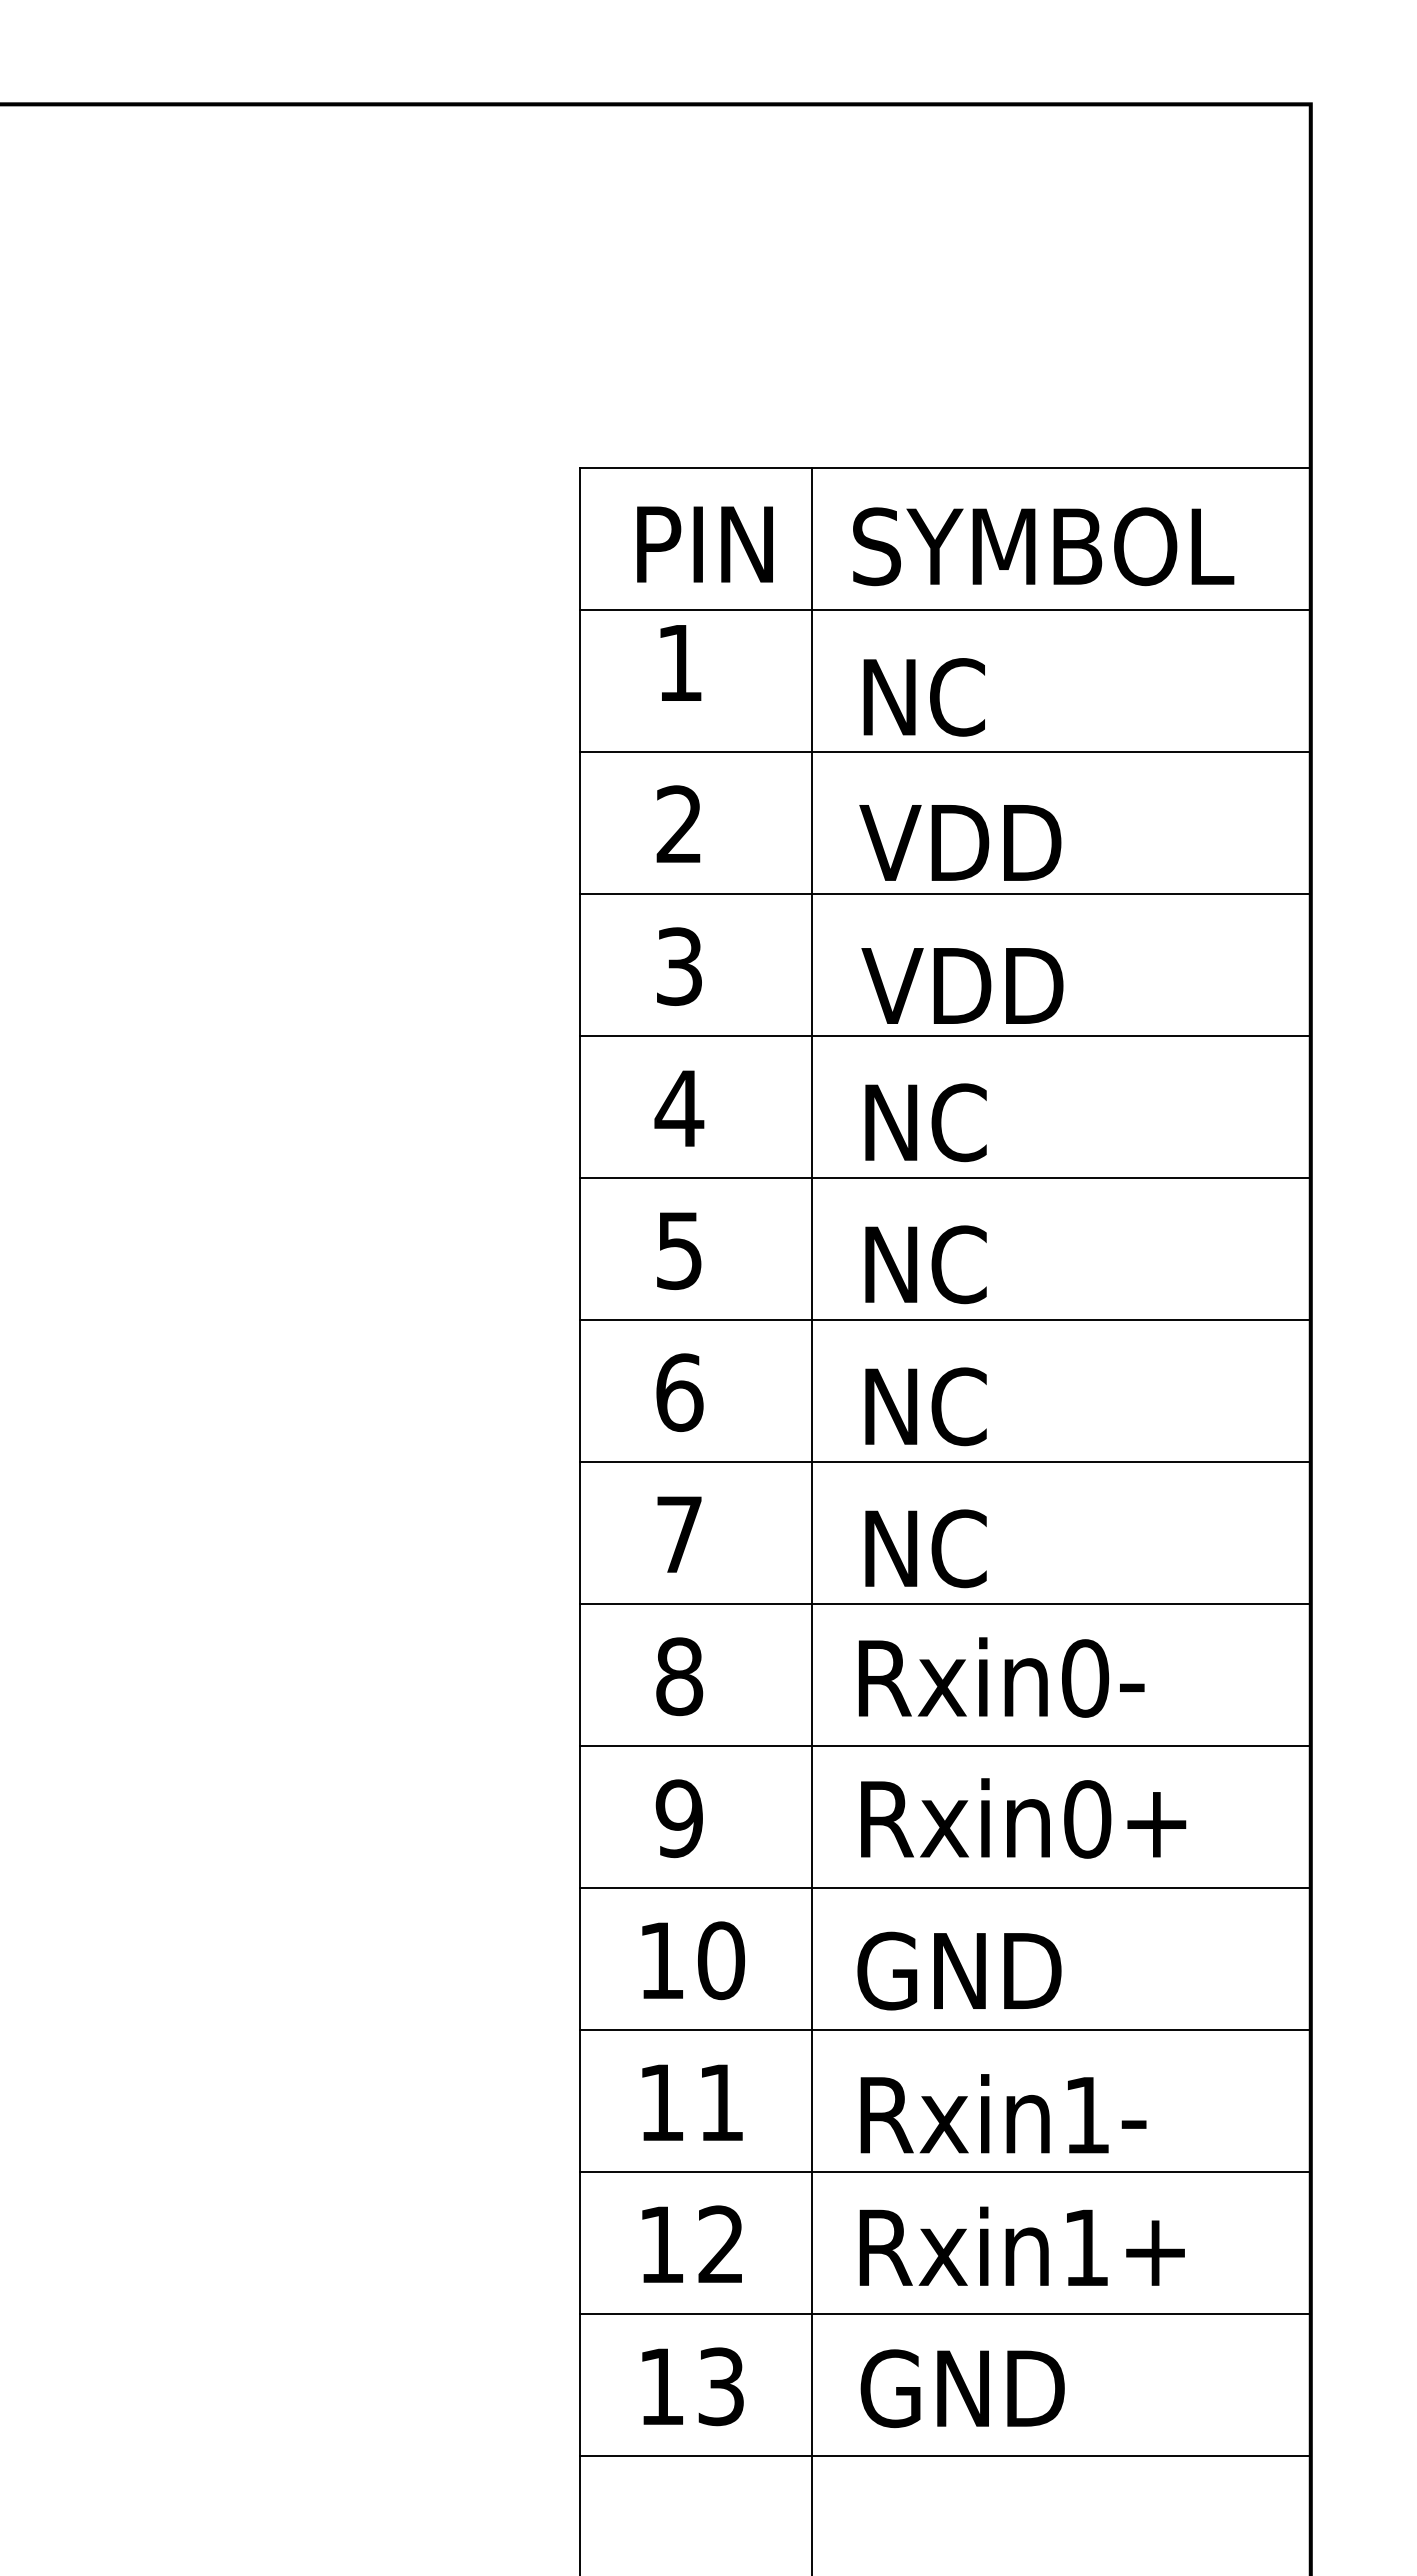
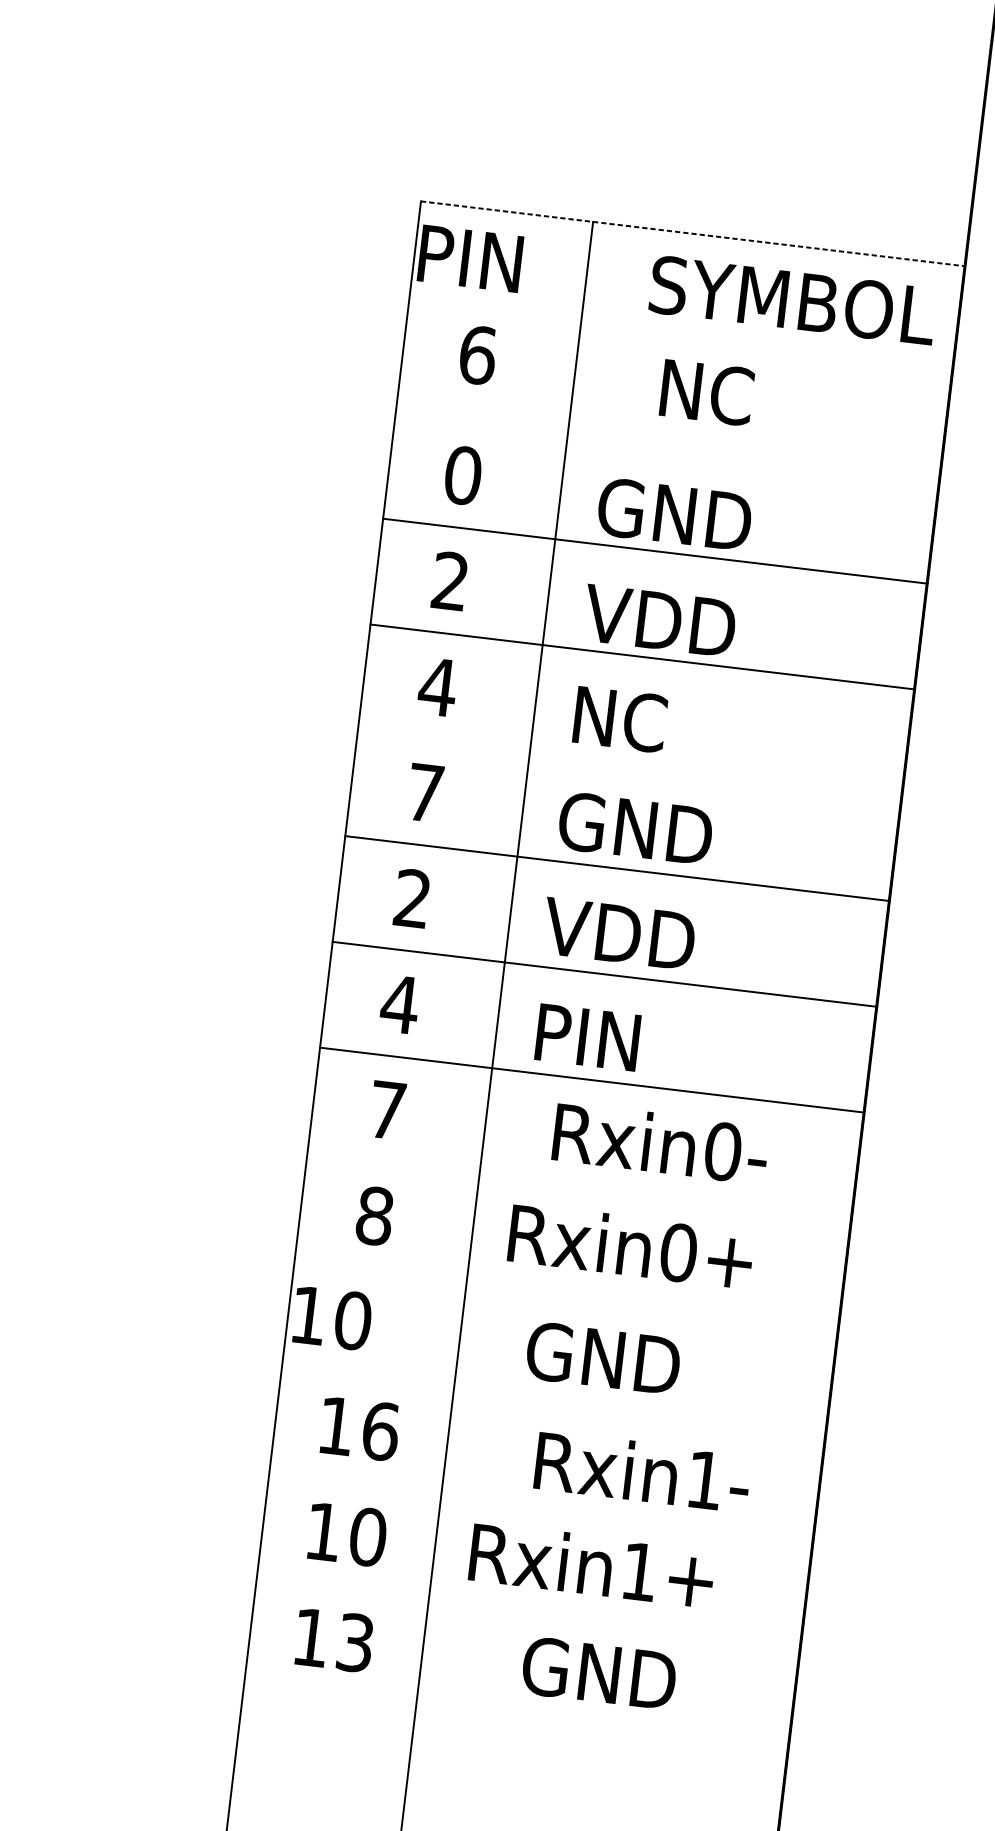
line: (946, 468) -> (693, 234), solid -> dashed
text: (704, 544) -> (470, 258), moved
text: (1043, 546) -> (793, 300), moved
line: (945, 610) -> (680, 339), removed
text: (679, 662) -> (477, 354), 1 -> 6
text: (923, 697) -> (706, 392), moved
line: (945, 752) -> (667, 445), removed
text: (679, 824) -> (463, 475), 2 -> 0
text: (963, 842) -> (673, 514), VDD -> GND
text: (678, 966) -> (449, 581), 3 -> 2
line: (945, 1178) -> (629, 762), removed
text: (679, 1251) -> (425, 793), 5 -> 7
text: (963, 1264) -> (635, 828), NC -> GND
text: (679, 1392) -> (412, 898), 6 -> 2
text: (958, 1406) -> (619, 933), NC -> VDD
text: (679, 1534) -> (400, 1004), 7 -> 4
text: (937, 1548) -> (591, 1037), NC -> PIN
text: (679, 1676) -> (387, 1110), 8 -> 7
text: (1001, 1677) -> (660, 1143), moved
line: (945, 1746) -> (579, 1185), removed
text: (679, 1818) -> (374, 1215), 9 -> 8
line: (945, 1888) -> (566, 1291), removed
text: (693, 1960) -> (332, 1318), moved
text: (959, 1970) -> (603, 1358), moved
line: (945, 2030) -> (554, 1397), removed
text: (721, 2102) -> (380, 1431), 11 -> 16
text: (1003, 2113) -> (642, 1471), moved
line: (945, 2172) -> (541, 1503), removed
text: (721, 2244) -> (368, 1537), 12 -> 10
line: (945, 2314) -> (528, 1609), removed
text: (962, 2388) -> (599, 1673), moved
line: (945, 2456) -> (516, 1714), removed

